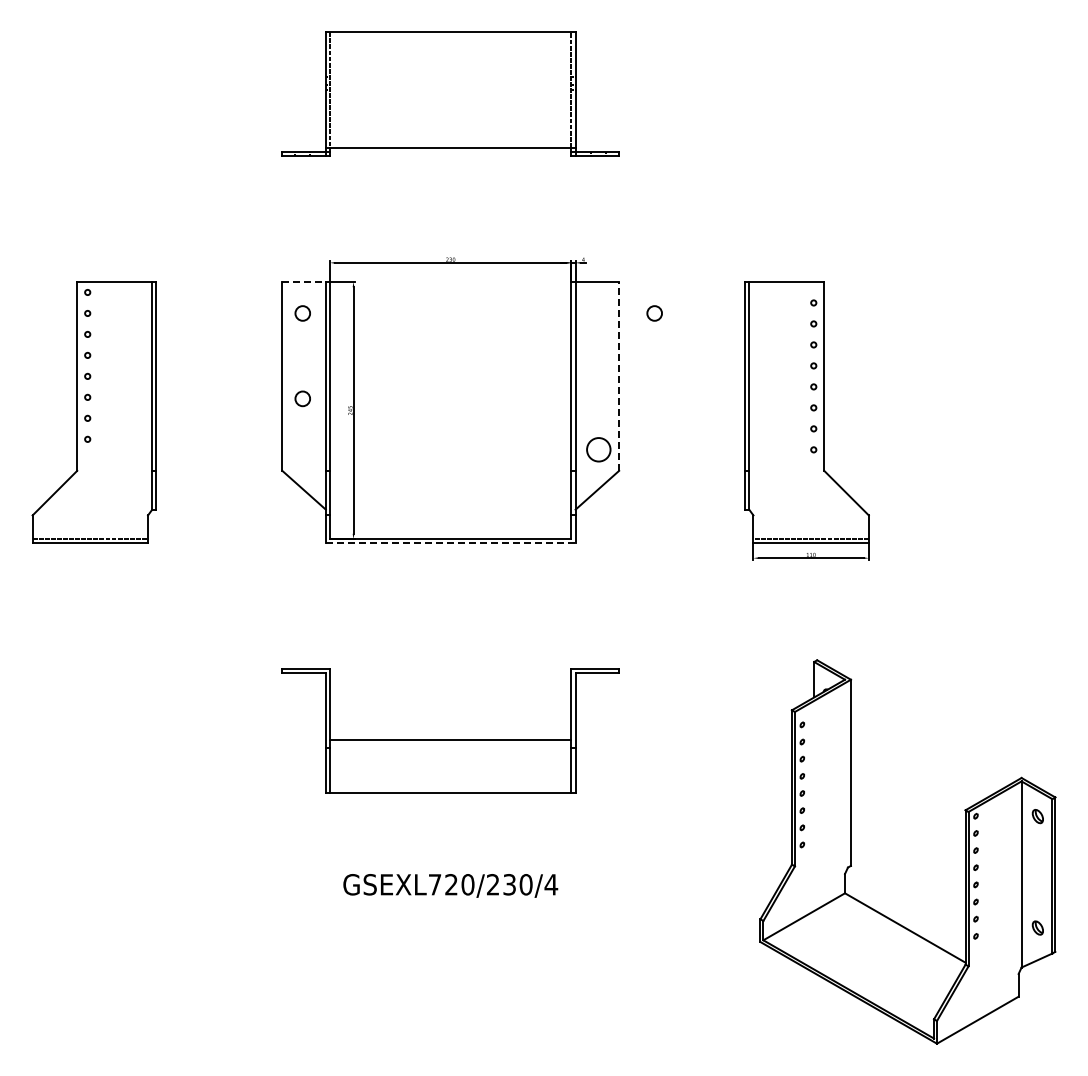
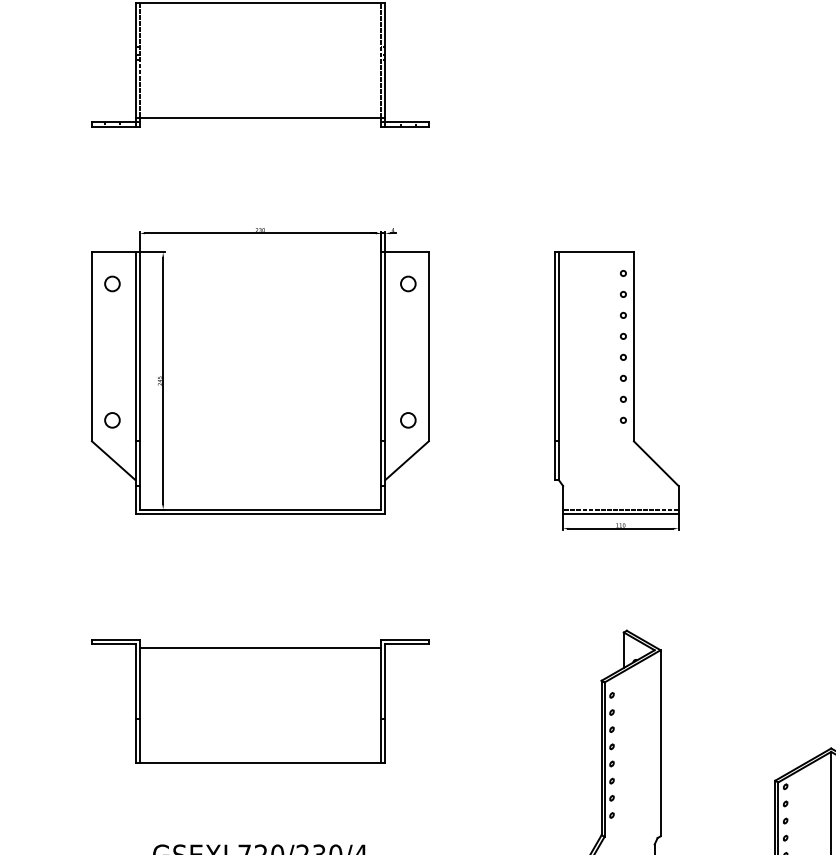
line: (304, 282) -> (114, 253), dashed -> solid
circle: (654, 313) -> (408, 284), moved
line: (619, 375) -> (429, 346), dashed -> solid
circle: (302, 398) -> (112, 420), moved
circle: (598, 449) -> (408, 420), size x0.62
line: (450, 543) -> (260, 514), dashed -> solid
line: (450, 739) -> (260, 648), moved

